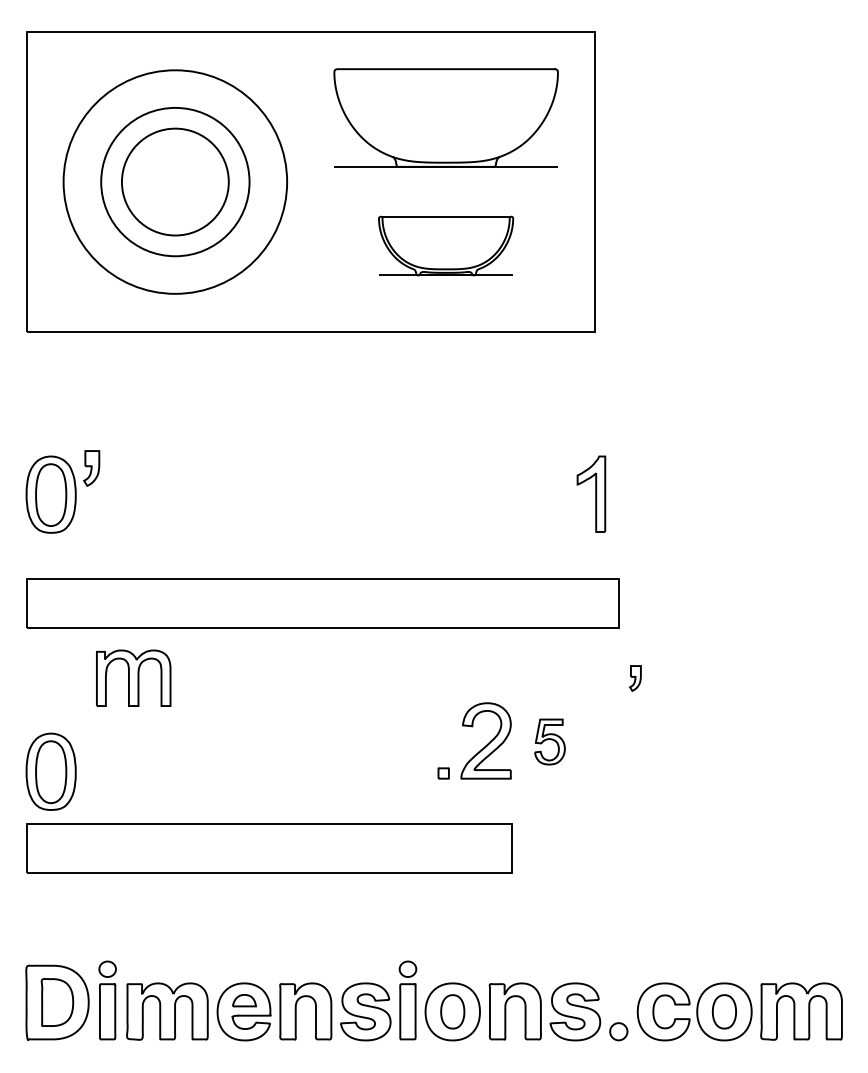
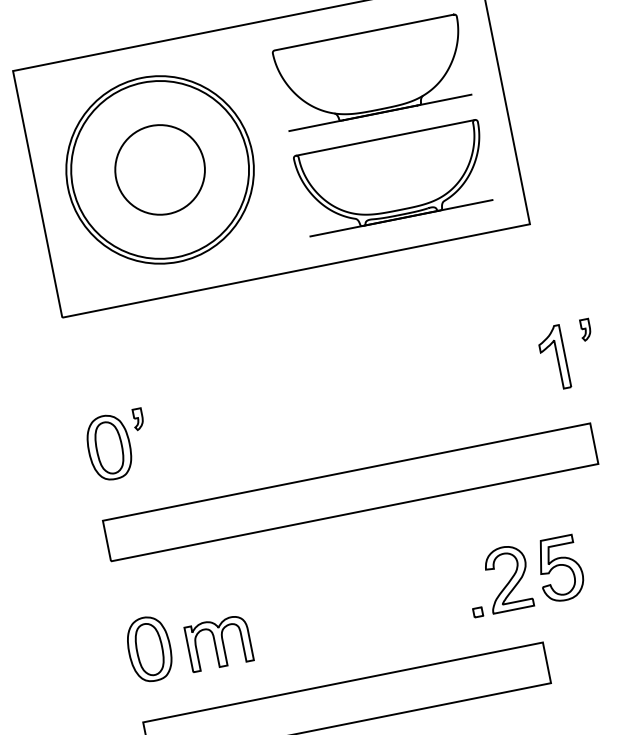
circle: (175, 182) -> (160, 170), size x1.43
part: (445, 245) -> (392, 177), size x1.67
part: (91, 468) -> (138, 419), size x0.71
part: (133, 677) -> (218, 642), moved
part: (635, 678) -> (585, 329), moved
part: (549, 741) -> (559, 568), size x1.67
part: (50, 771) -> (149, 649), moved

